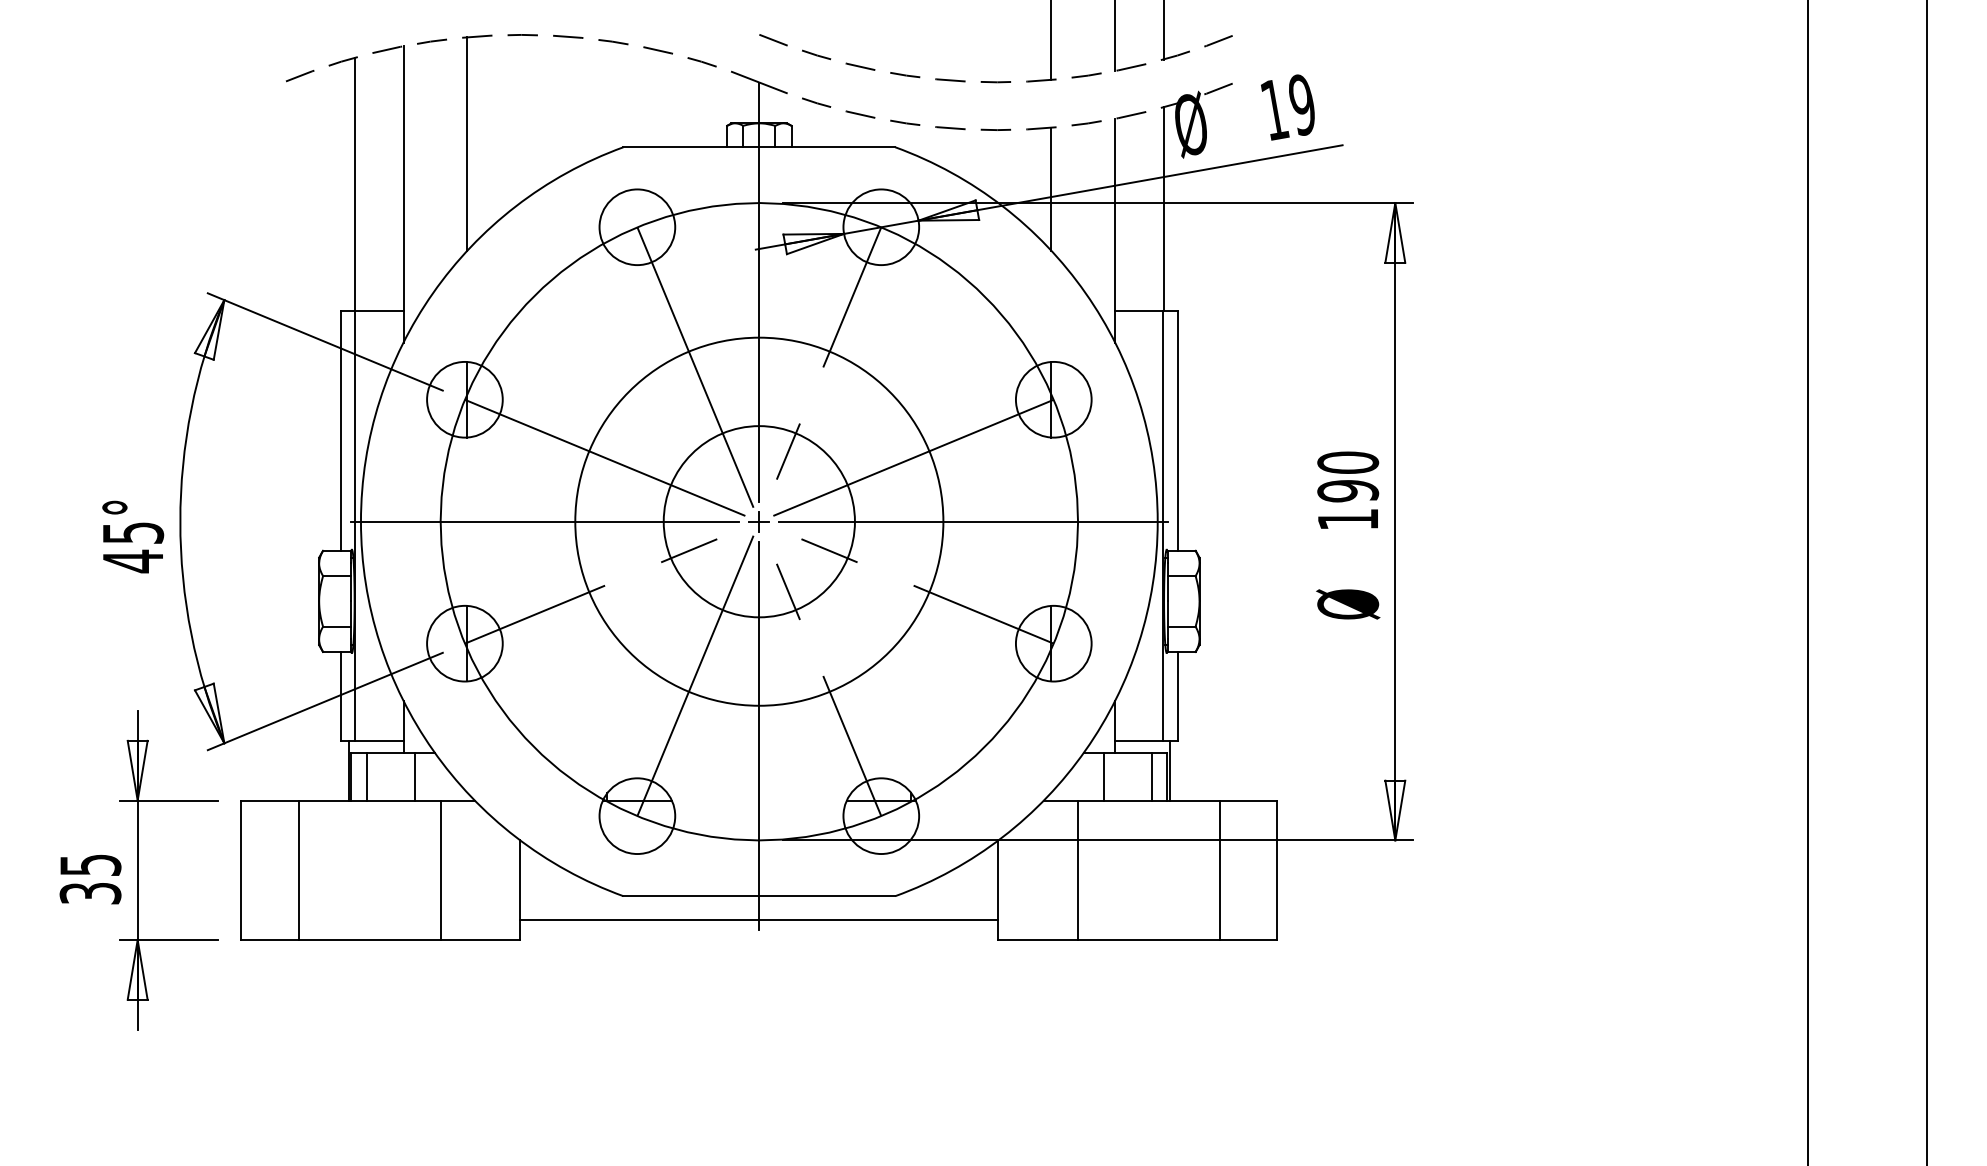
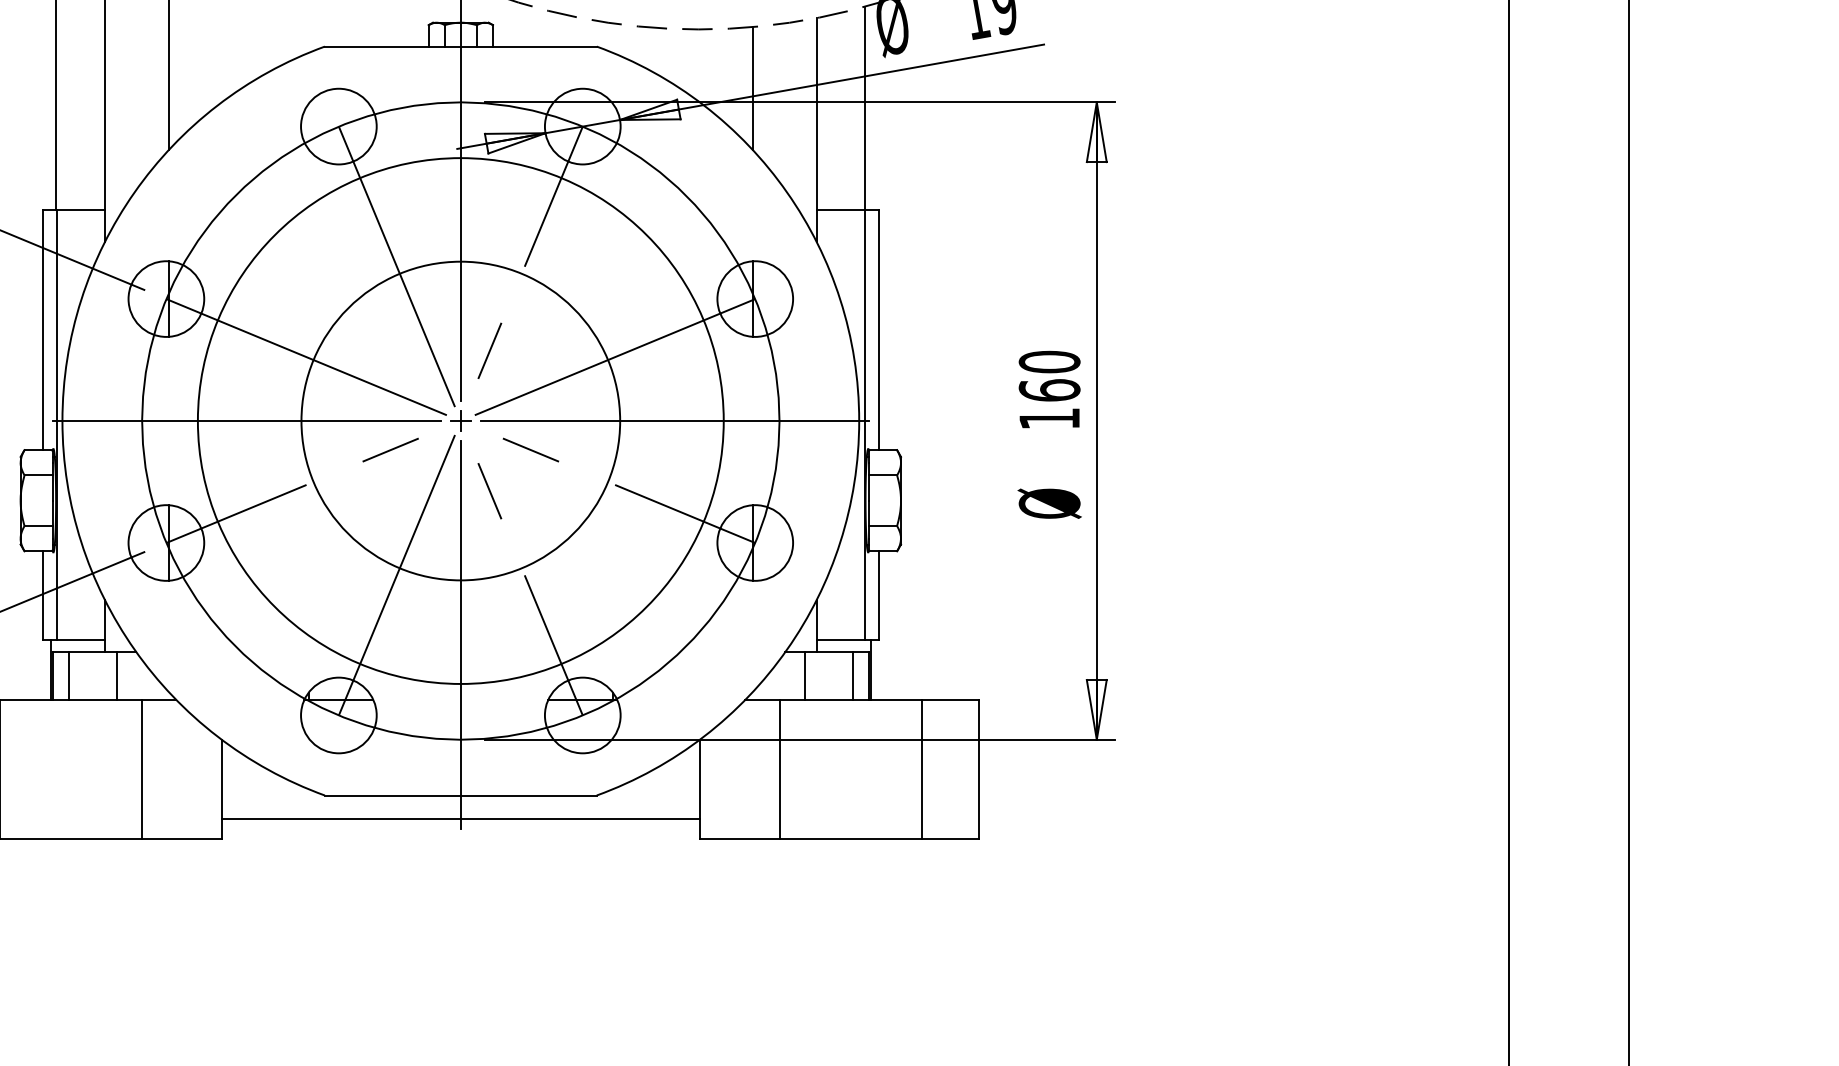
text: (1348, 490) -> (1049, 389), 190 -> 160
circle: (759, 521) -> (460, 420), size x1.43
circle: (759, 521) -> (460, 420), size x1.67

